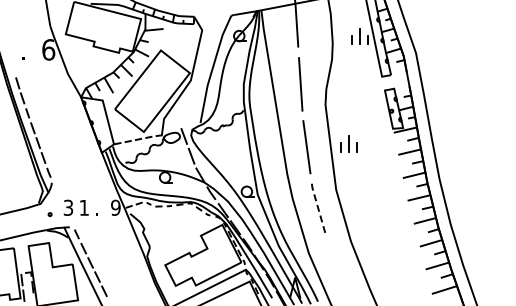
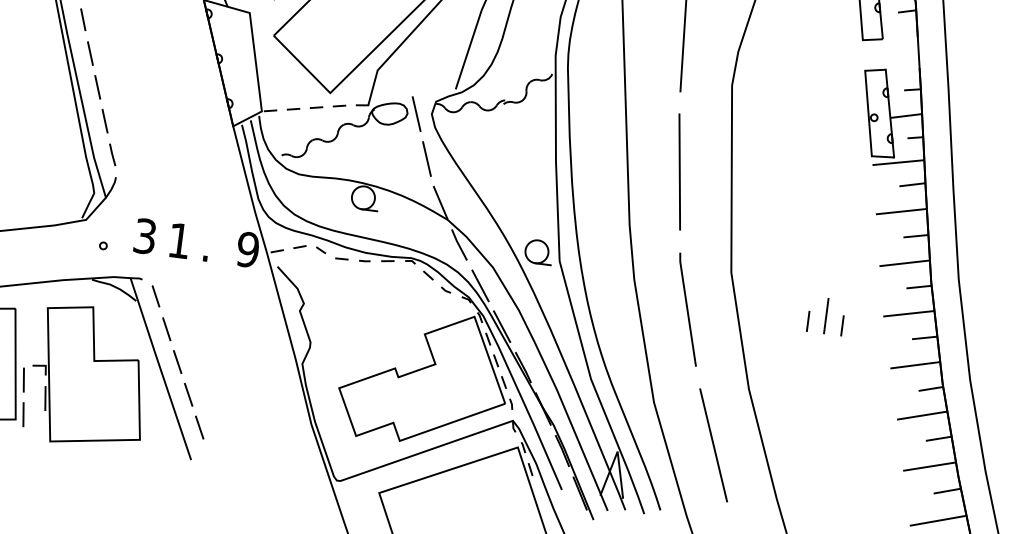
part: (348, 143) -> (825, 315), moved
line: (318, 208) -> (687, 308), dashed -> solid
line: (337, 268) -> (712, 443), added

